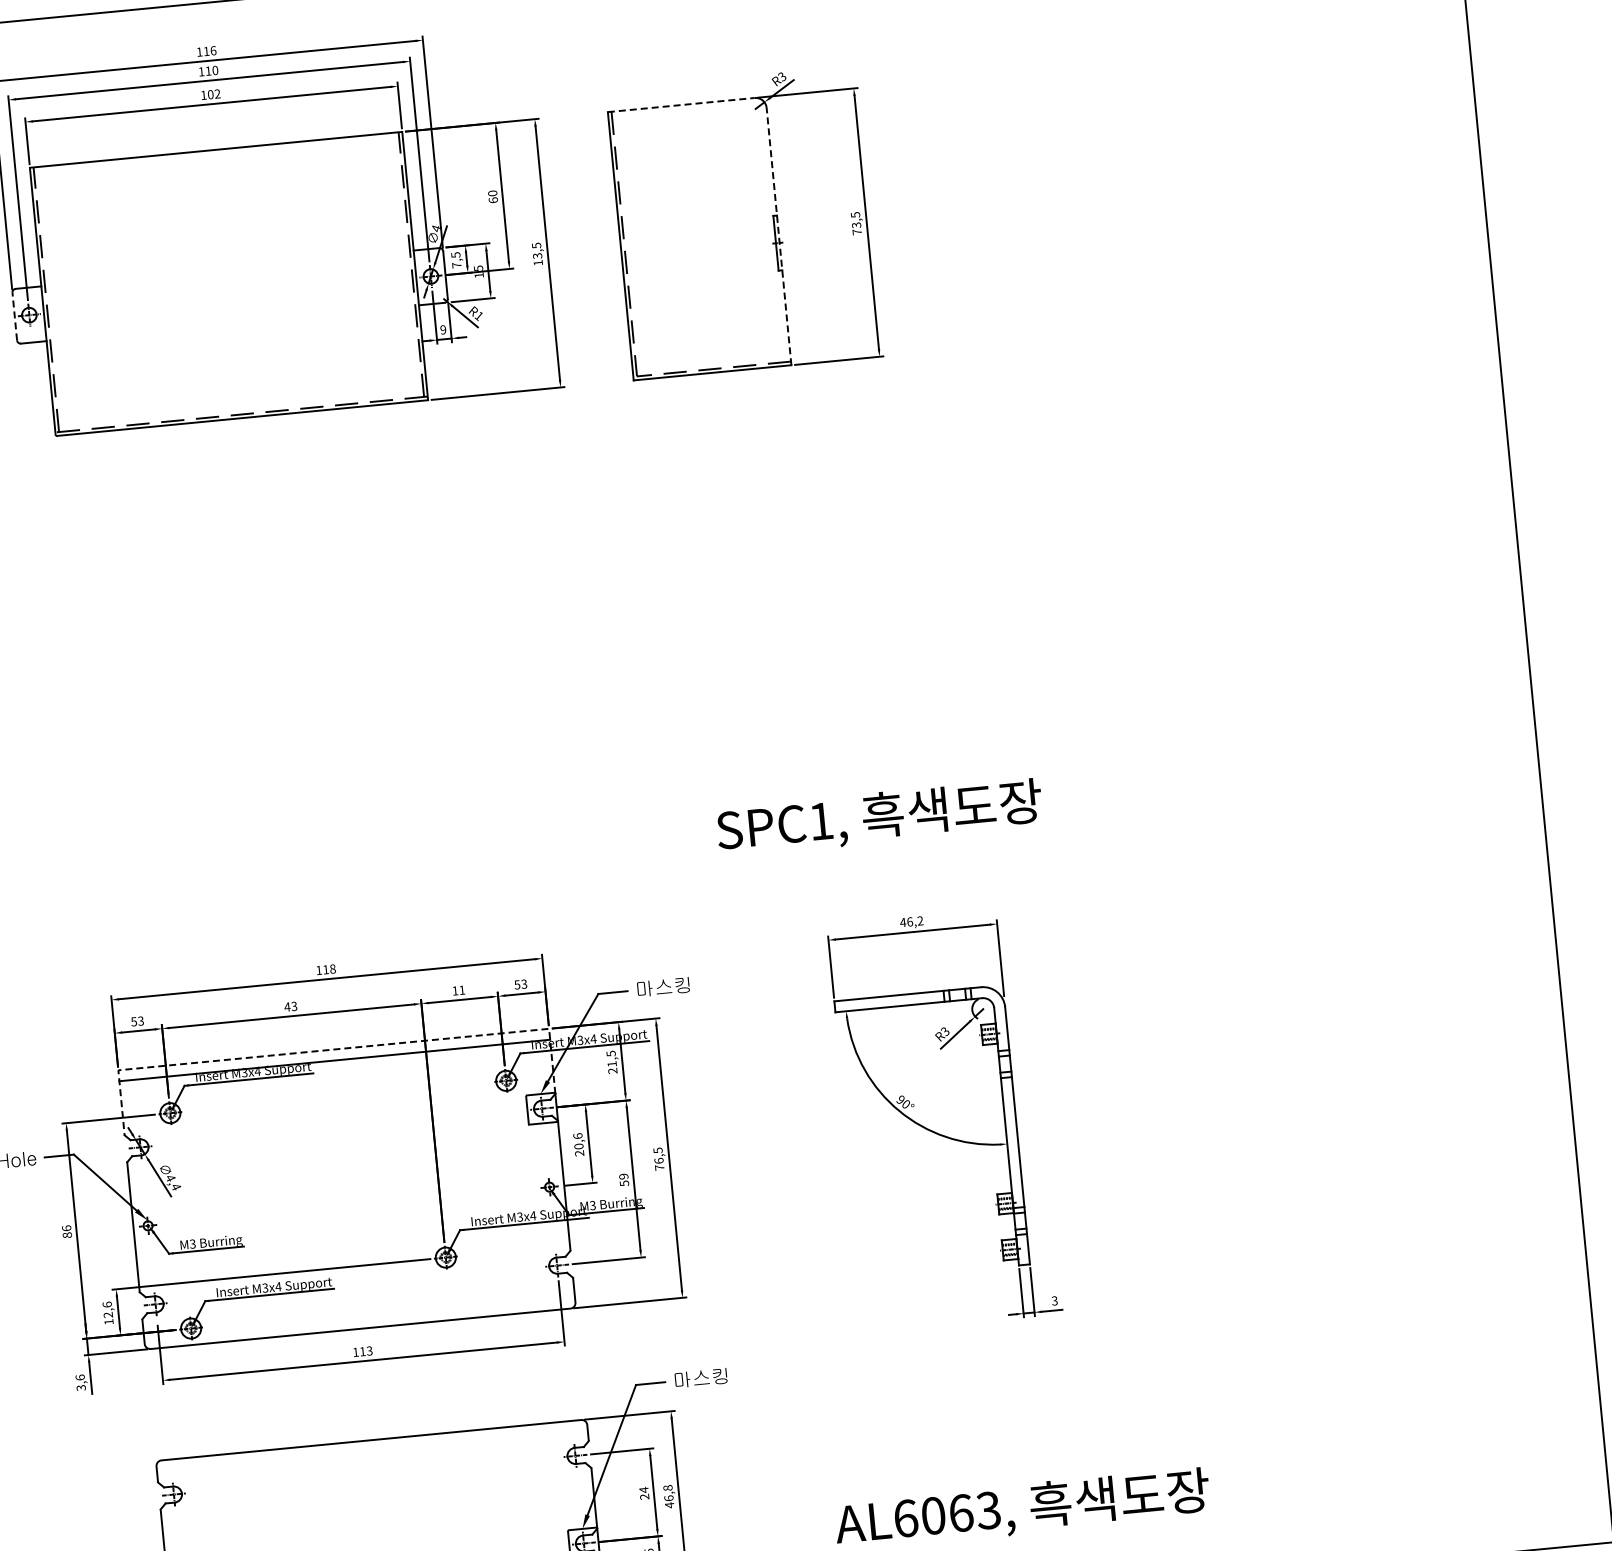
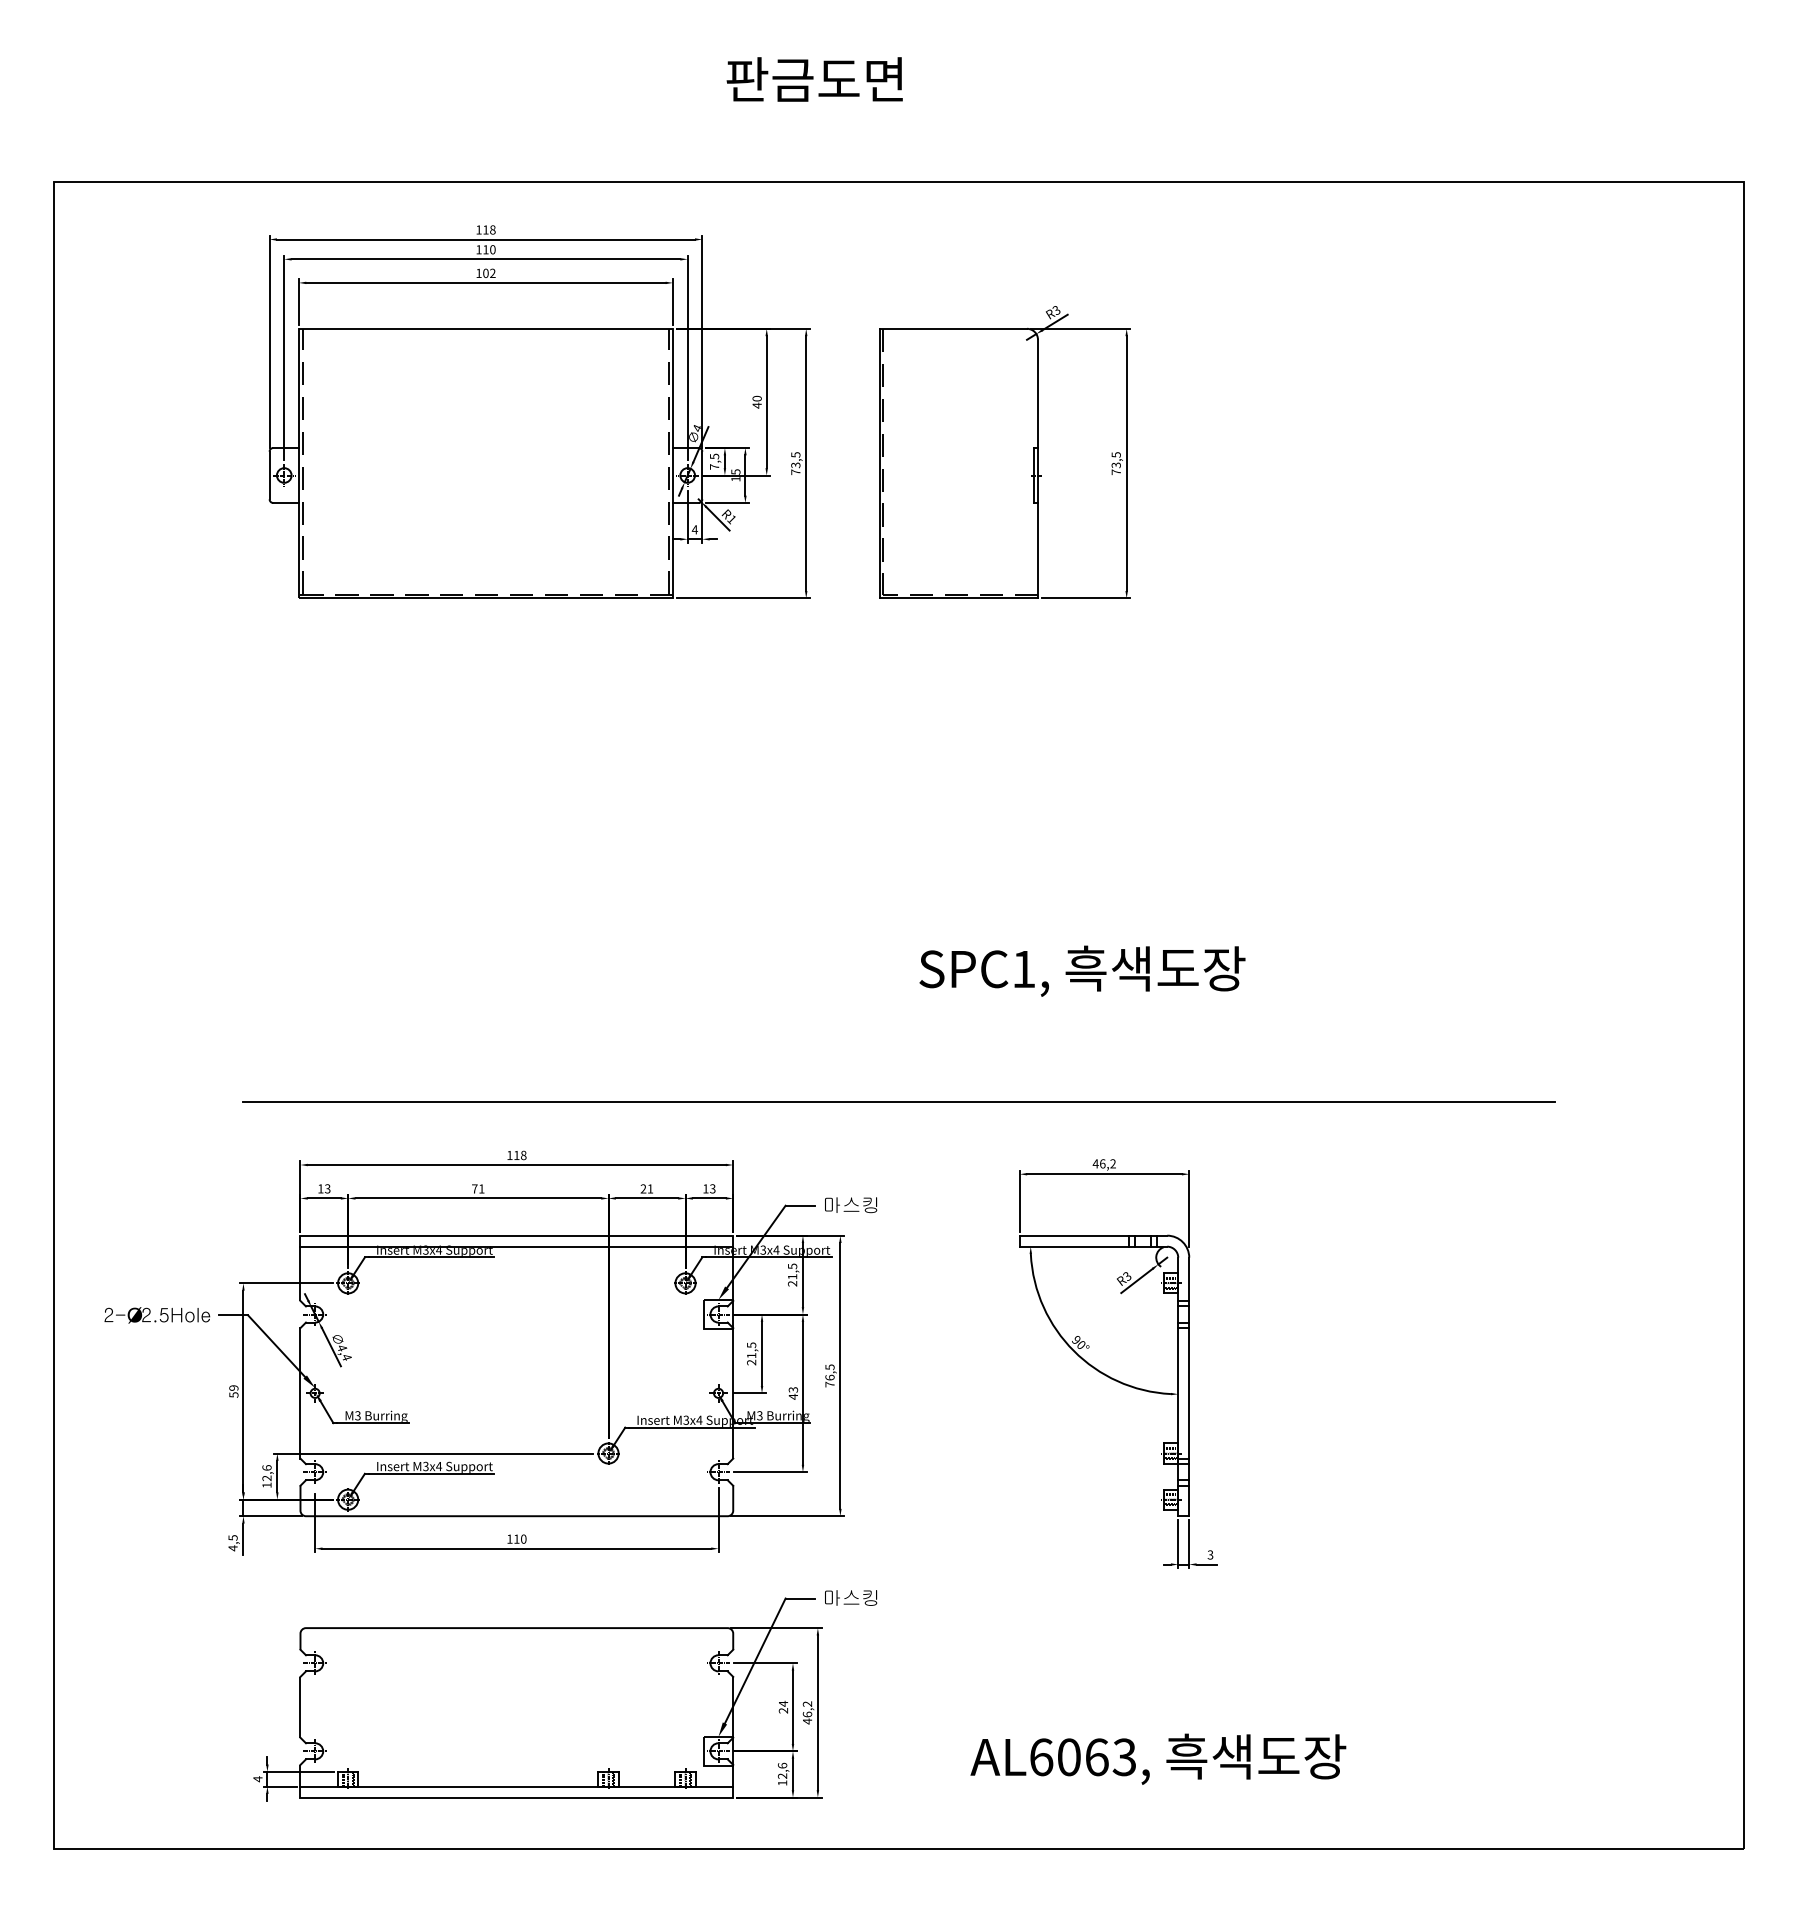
text: (213, 50) -> (492, 229), 116 -> 118
line: (681, 104) -> (953, 328), dashed -> solid
text: (492, 200) -> (756, 405), 60 -> 40
line: (779, 235) -> (1038, 468), dashed -> solid
text: (537, 263) -> (795, 472), 13,5 -> 73,5
line: (14, 316) -> (269, 475), dashed -> solid
text: (442, 329) -> (694, 529), 9 -> 4
text: (879, 817) -> (1082, 970), moved
line: (700, 879) -> (898, 1101), added
text: (517, 984) -> (705, 1188), 53 -> 13
text: (455, 990) -> (643, 1188), 11 -> 21
text: (290, 1006) -> (477, 1188), 43 -> 71
text: (133, 1021) -> (320, 1188), 53 -> 13
line: (333, 1049) -> (516, 1235), dashed -> solid
text: (578, 1141) -> (751, 1350), 20,6 -> 21,5
text: (624, 1180) -> (793, 1393), 59 -> 43
text: (66, 1231) -> (233, 1391), 86 -> 59
text: (369, 1350) -> (523, 1538), 113 -> 110
text: (80, 1383) -> (232, 1543), 3,6 -> 4,5
text: (667, 1487) -> (807, 1703), 46,8 -> 46,2

